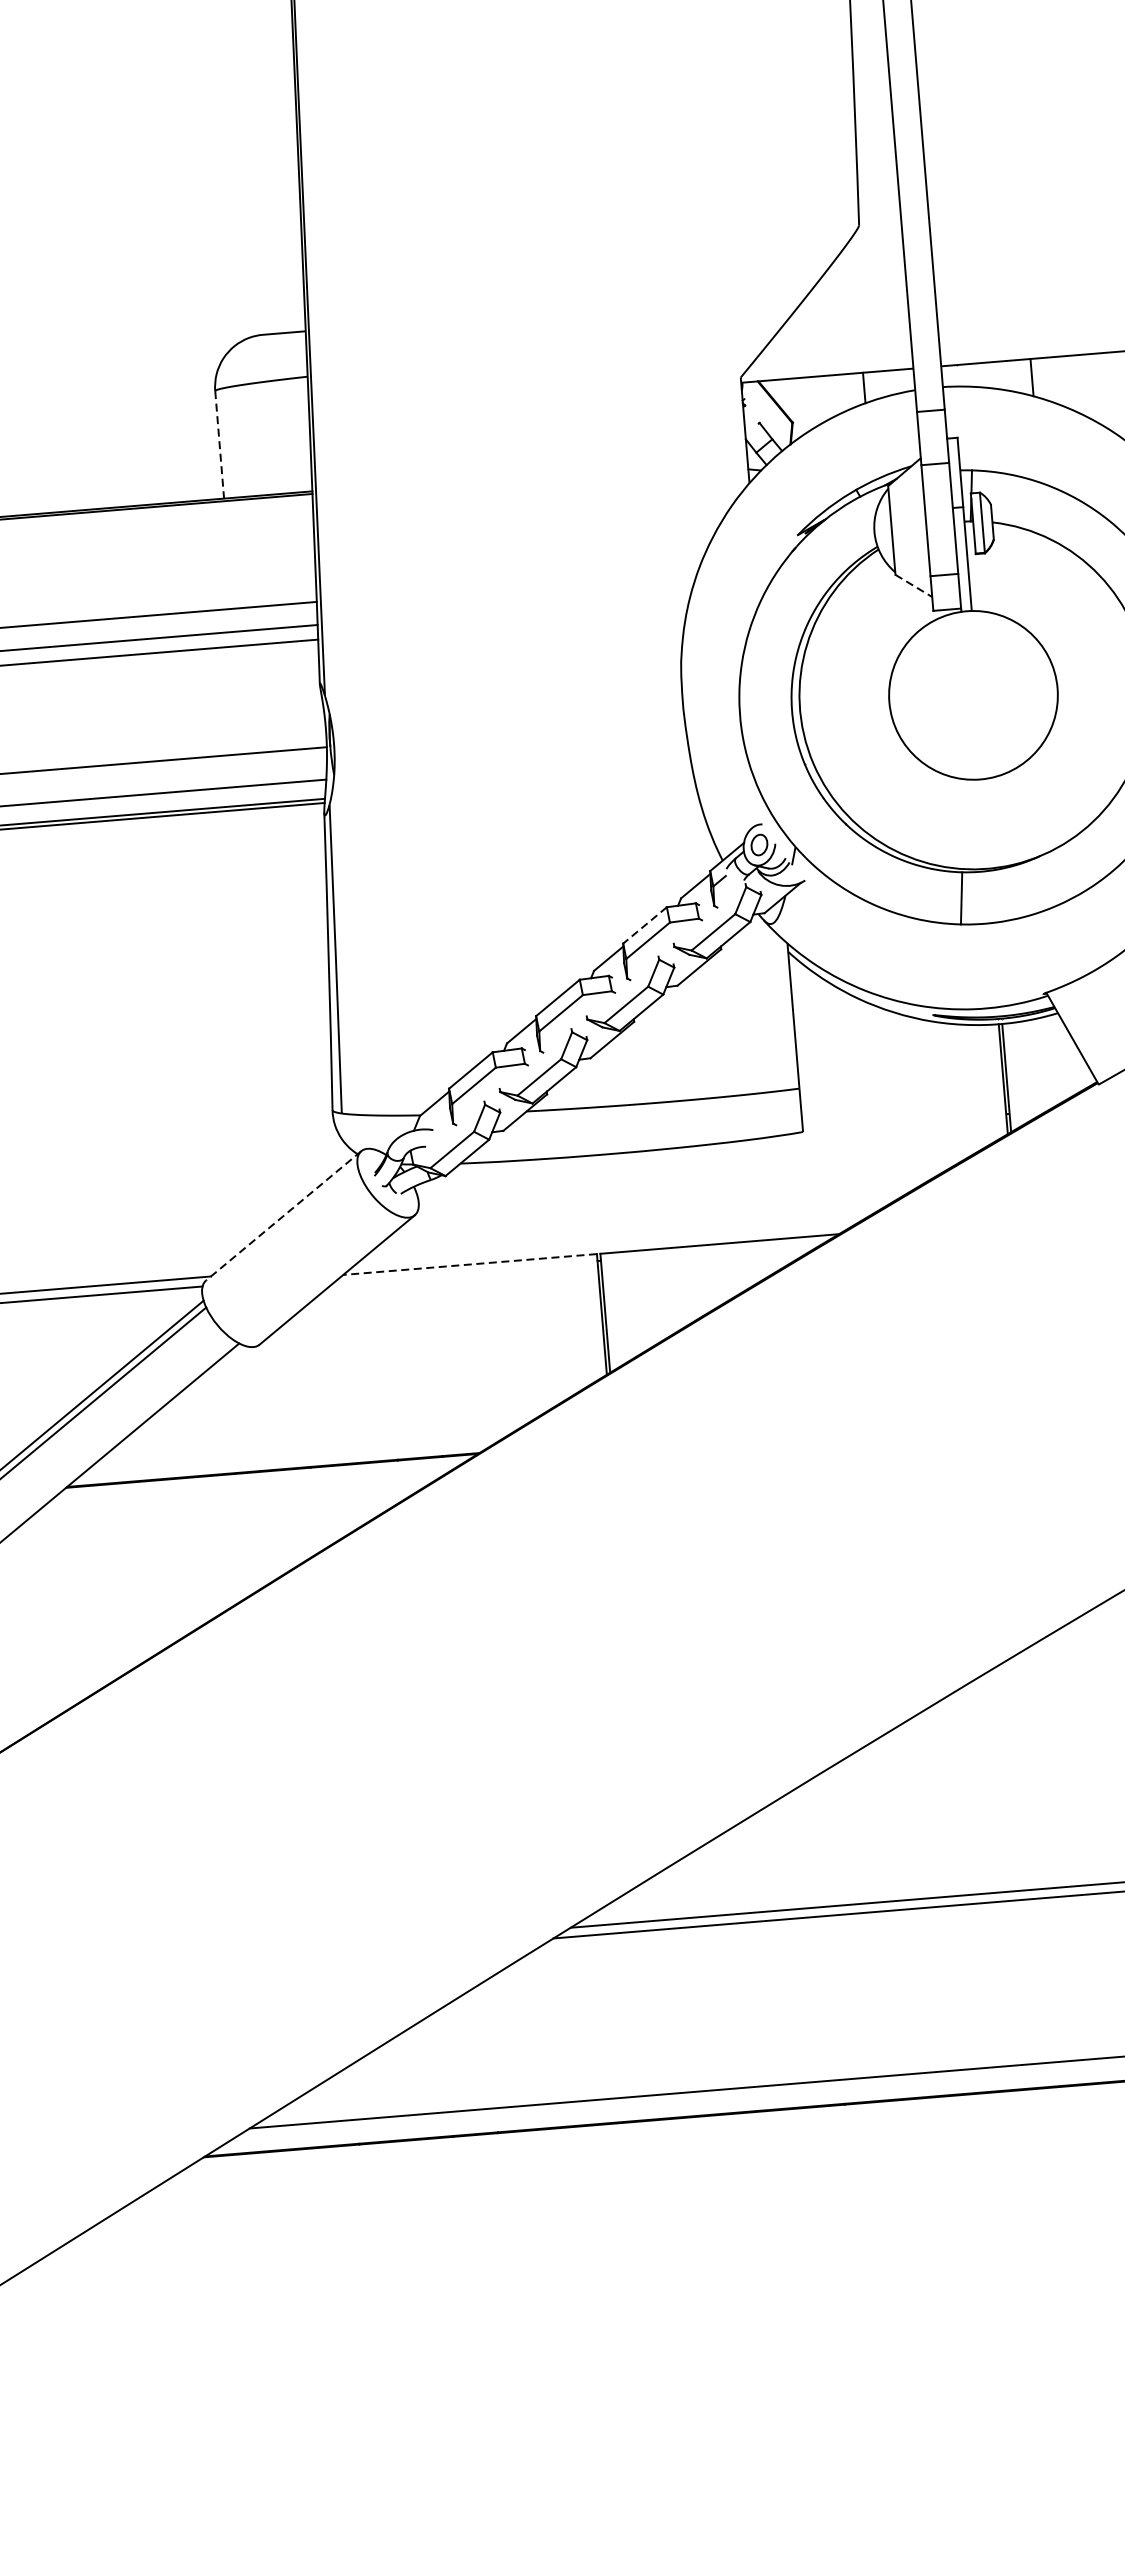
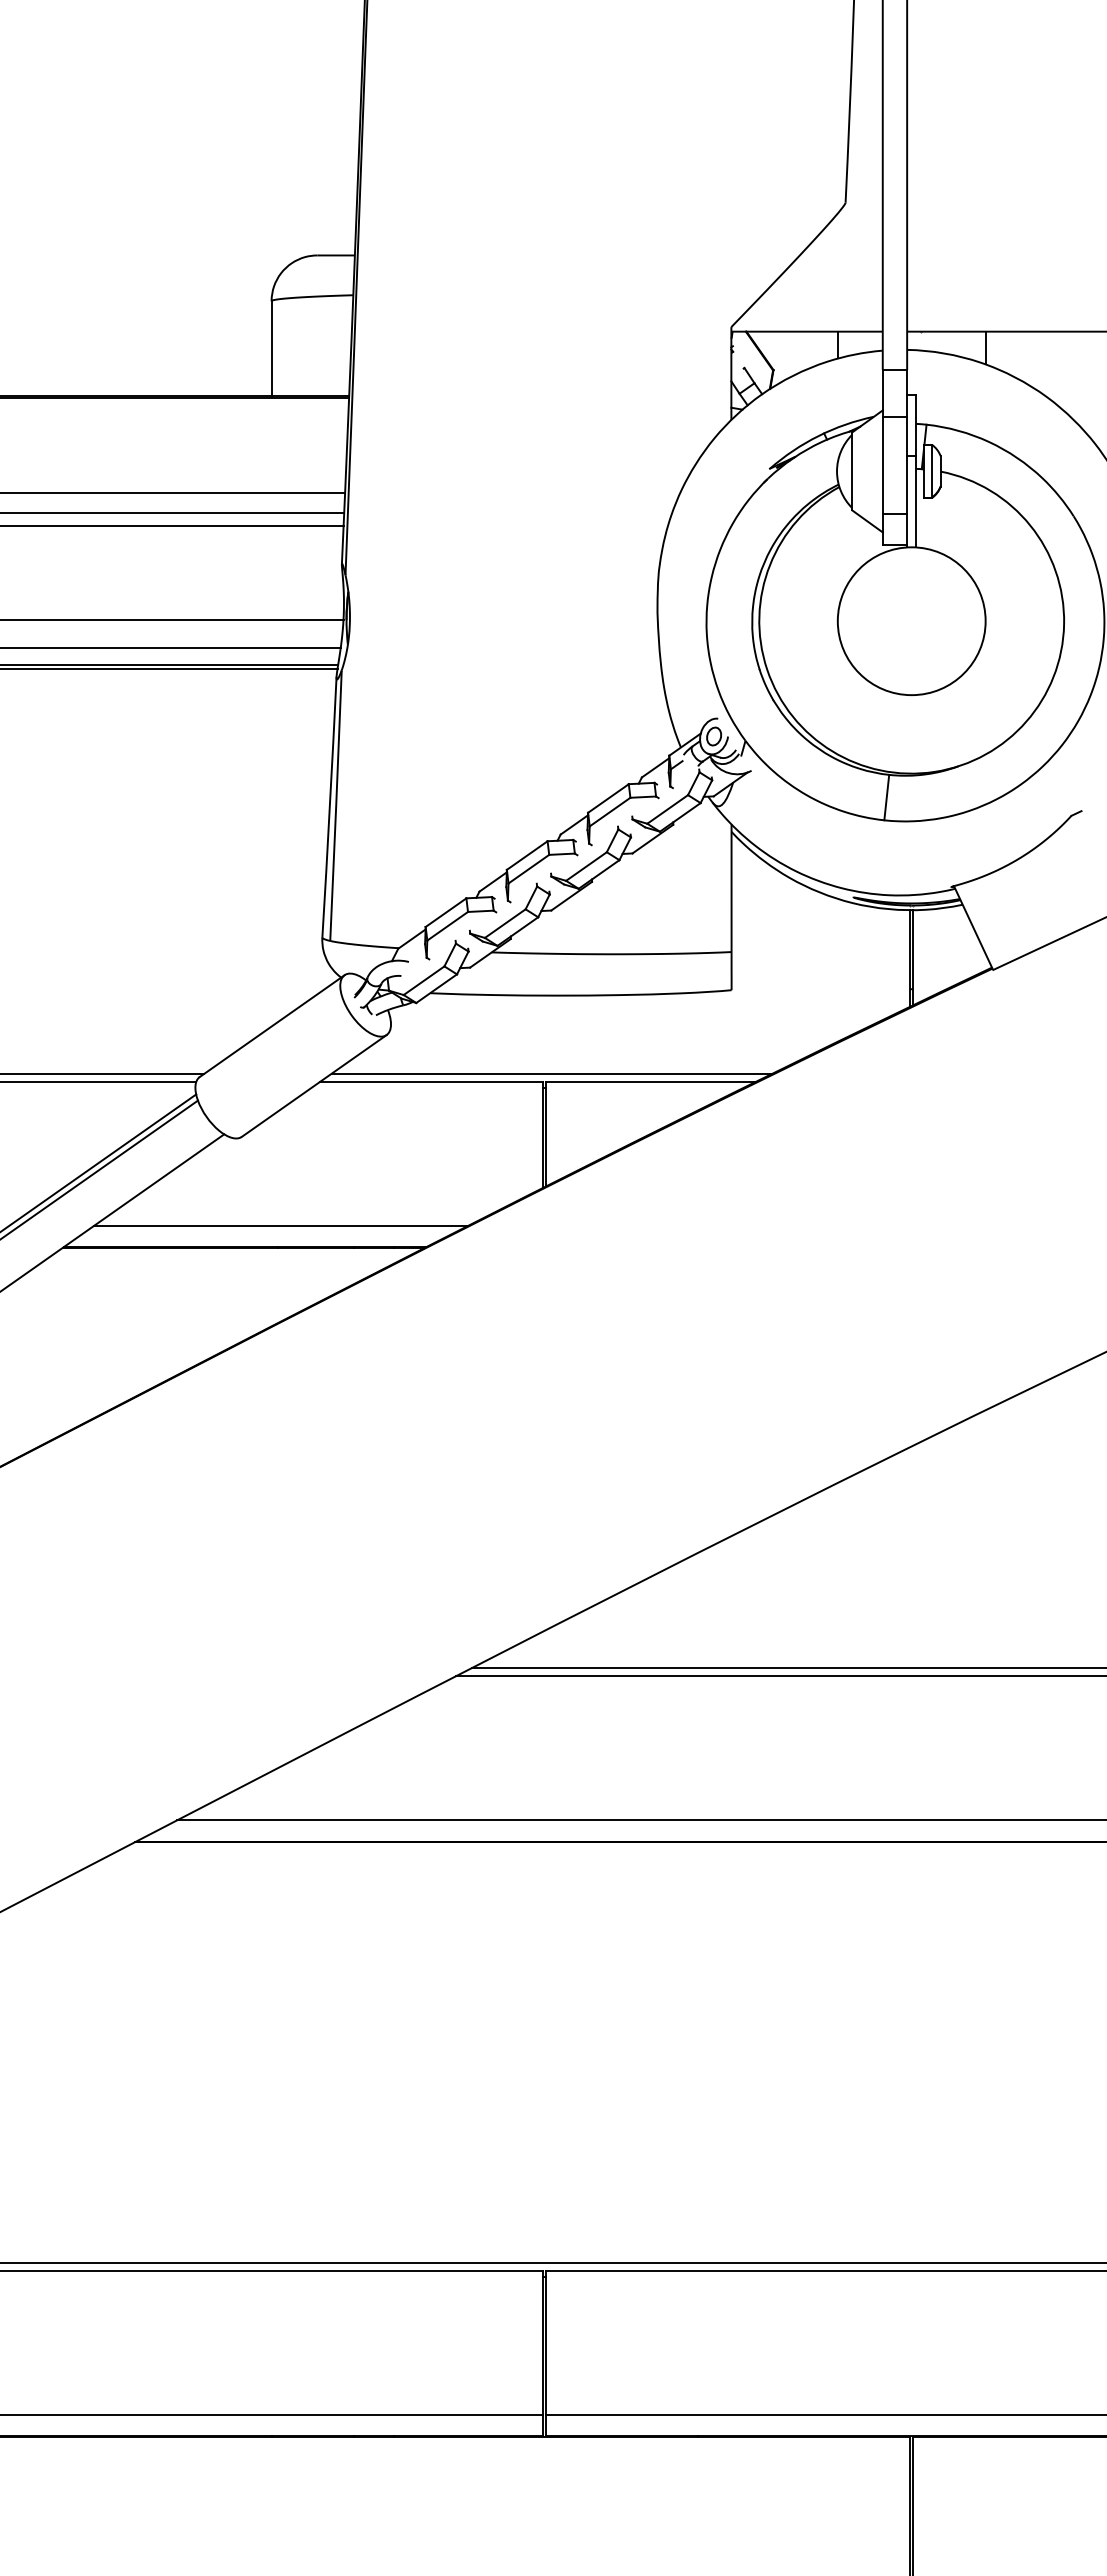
line: (219, 444) -> (271, 348), dashed -> solid
line: (913, 586) -> (867, 521), dashed -> solid
line: (645, 925) -> (608, 798), dashed -> solid
line: (284, 1216) -> (272, 1026), dashed -> solid
line: (605, 1243) -> (551, 1073), added
line: (469, 1264) -> (430, 1081), dashed -> solid
line: (311, 1443) -> (280, 1226), added

